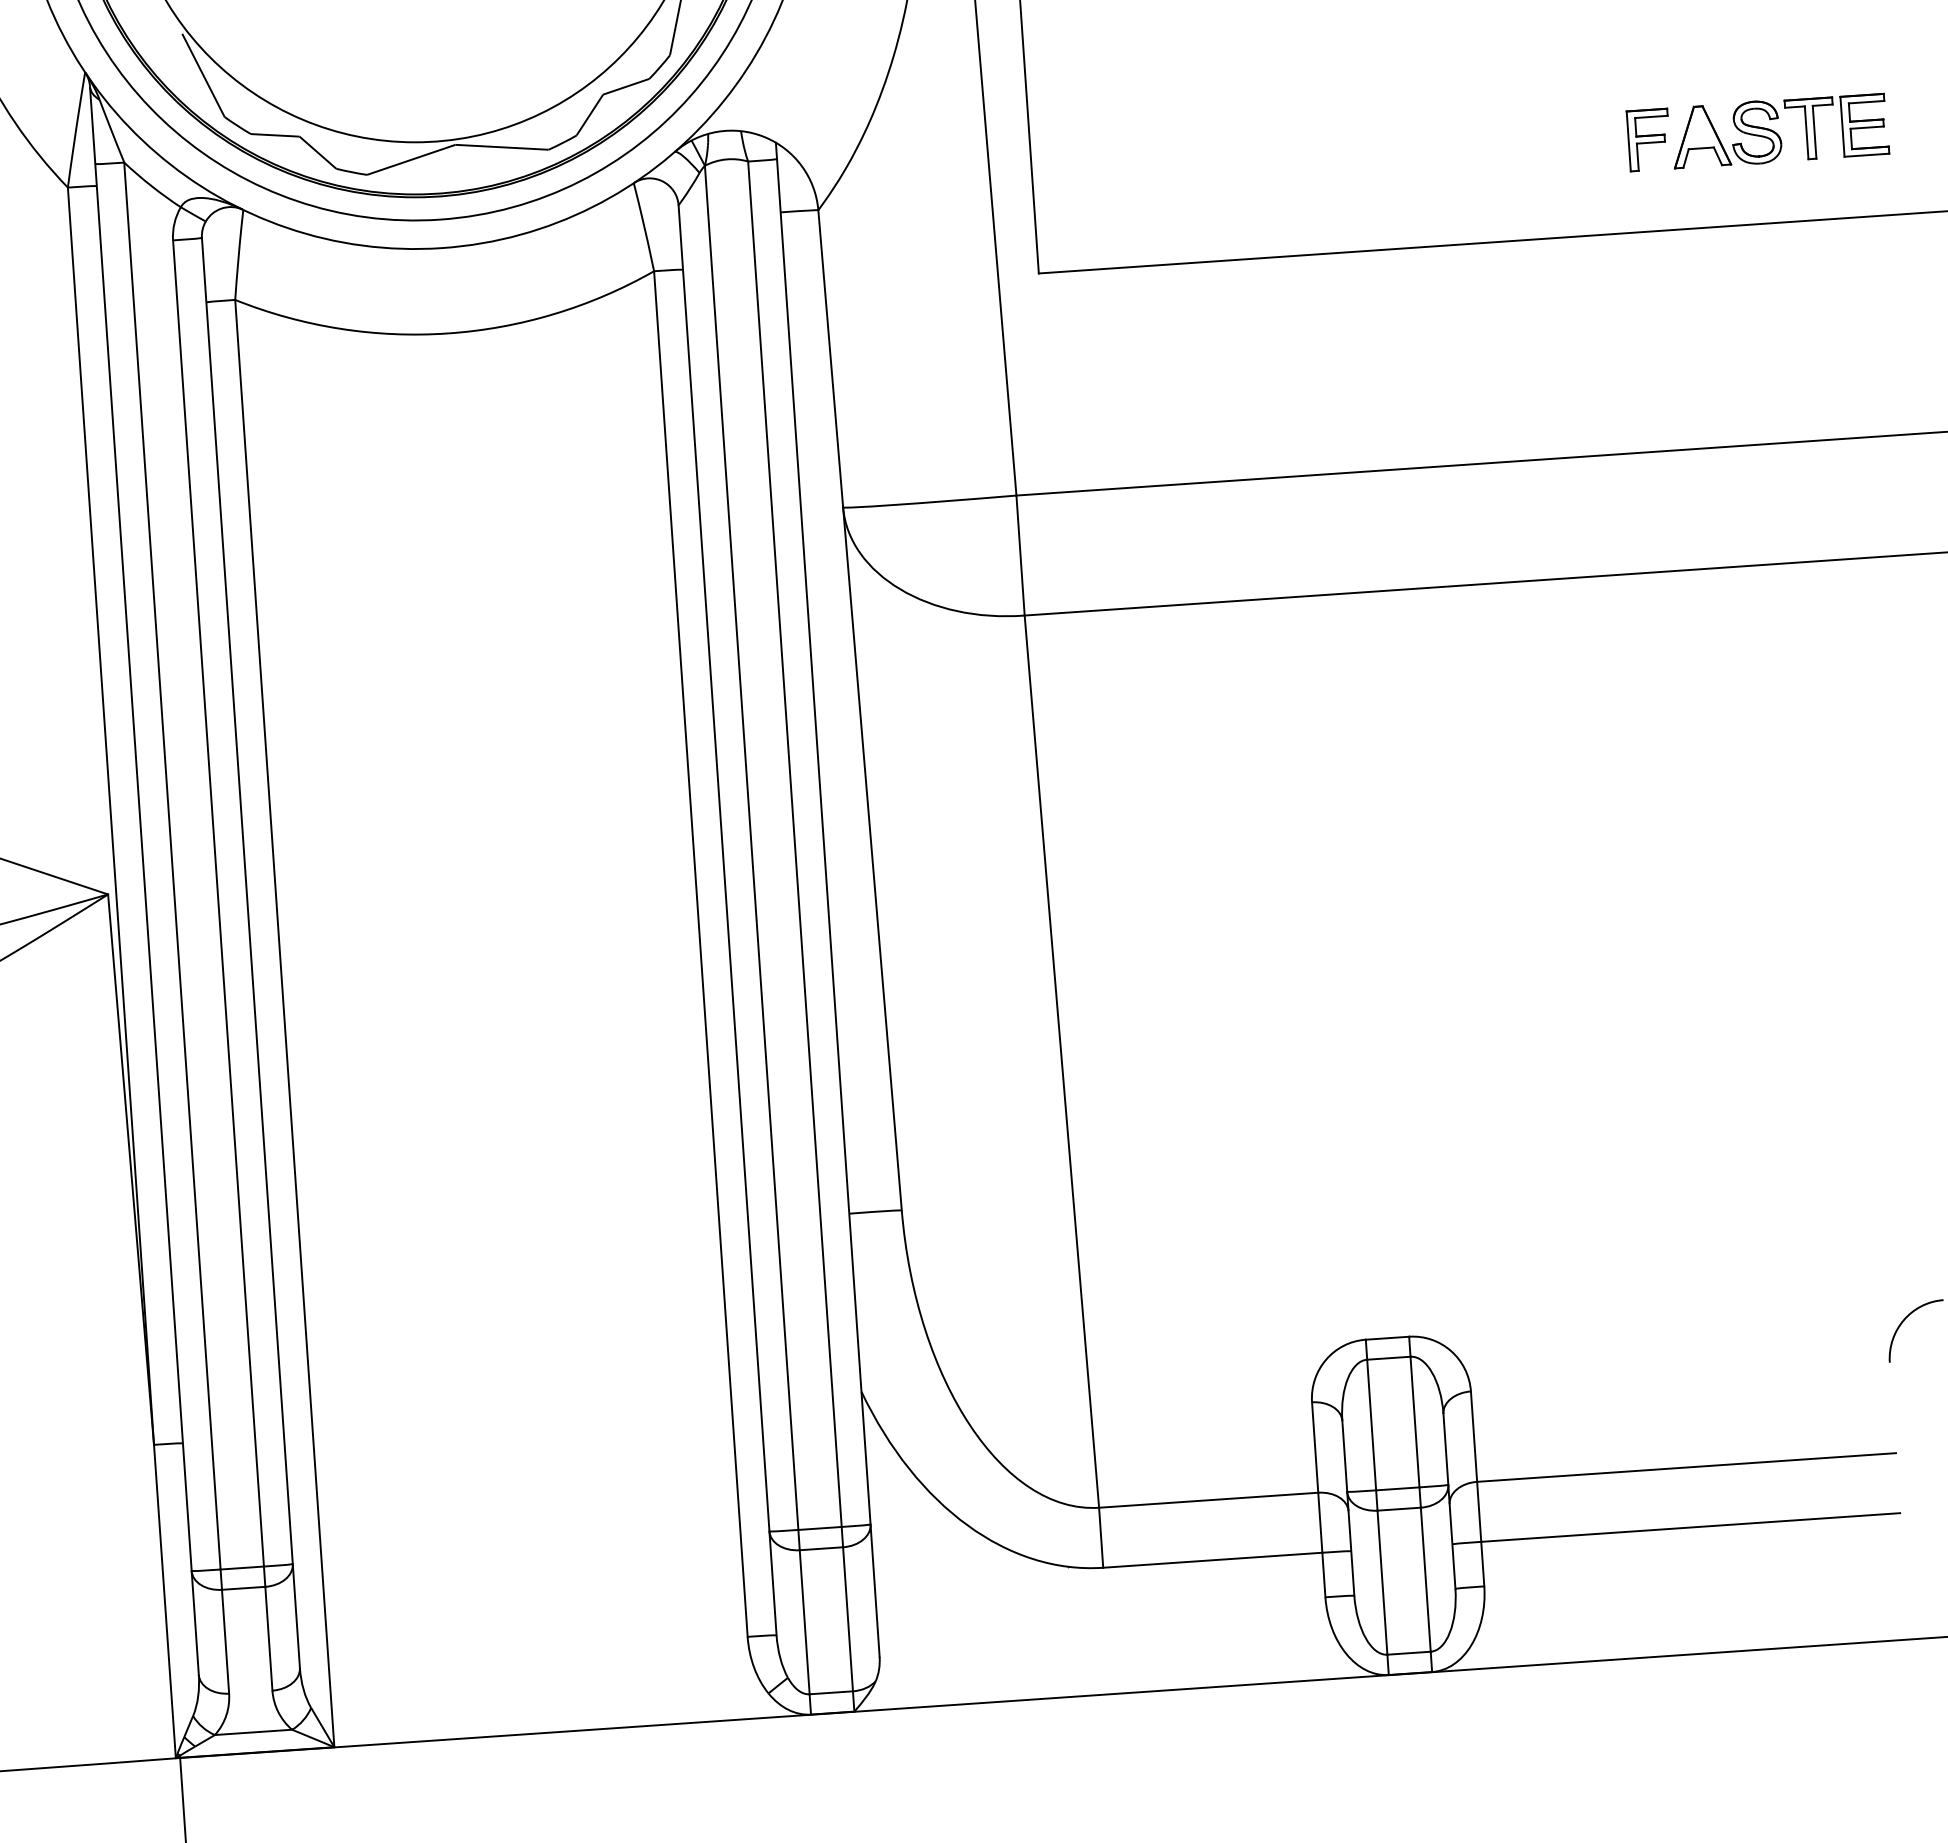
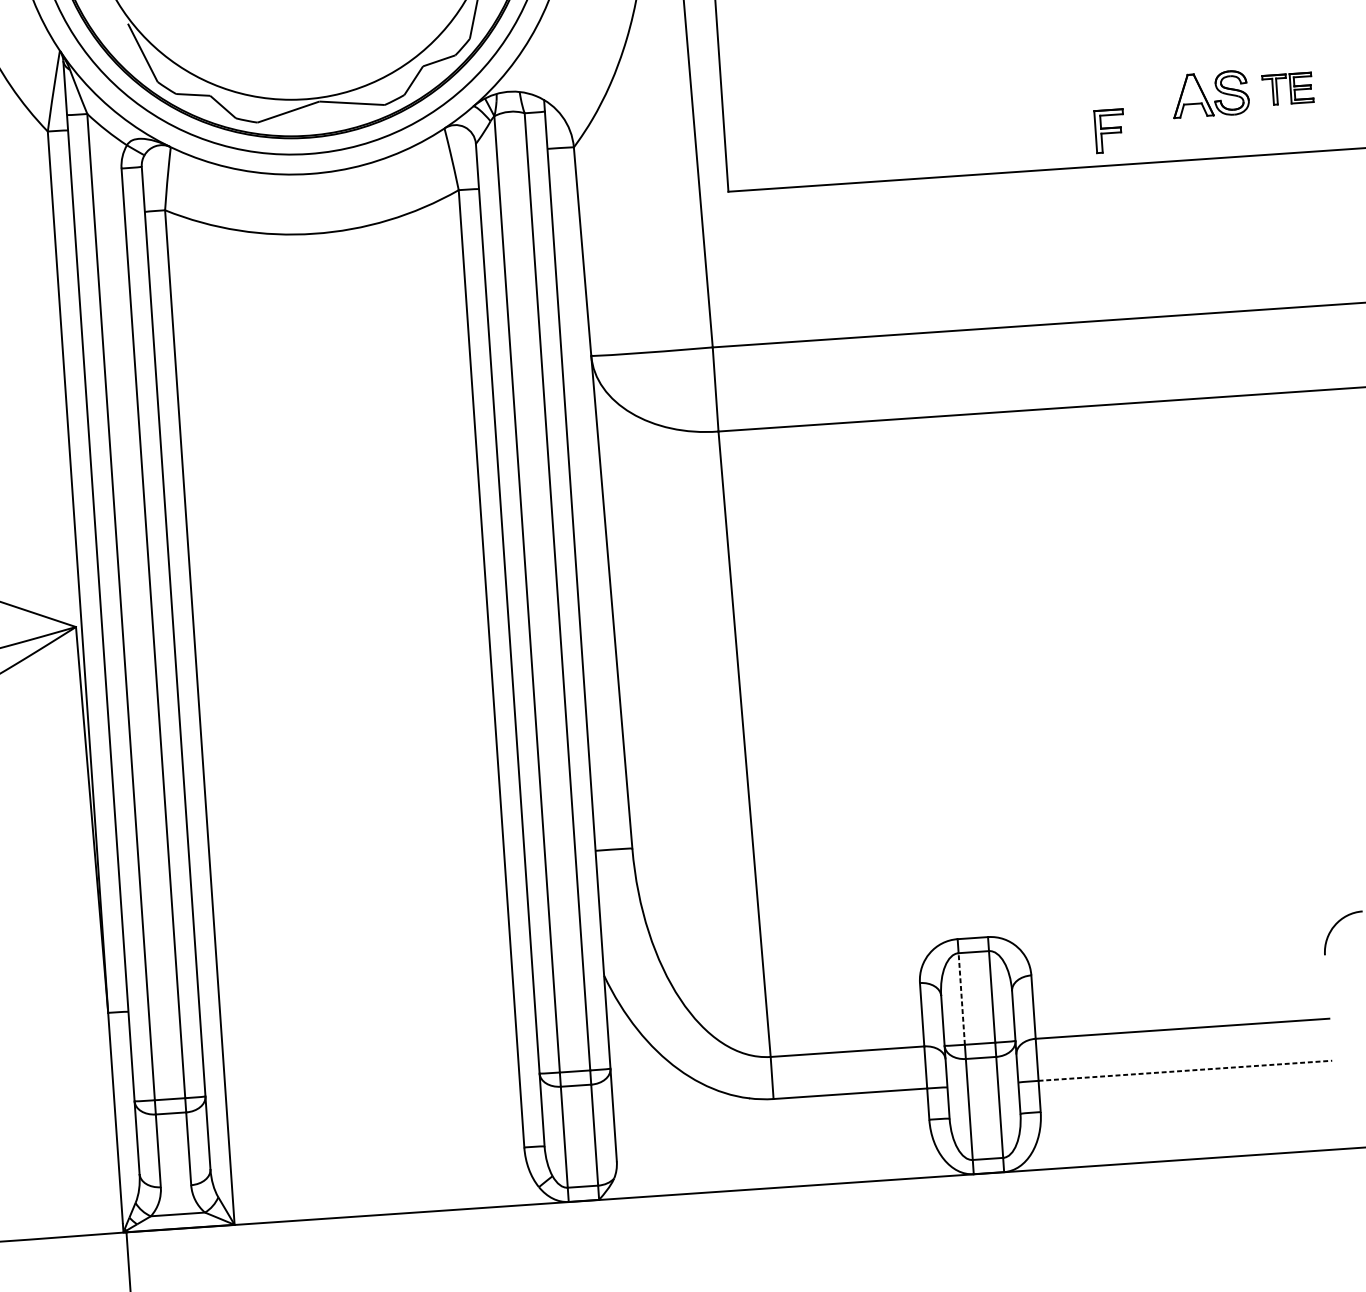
part: (1836, 126) -> (1287, 88), size x0.7
part: (1646, 139) -> (1108, 130), moved
line: (1371, 1424) -> (961, 998), solid -> dashed
line: (1690, 1527) -> (1185, 1070), solid -> dashed

